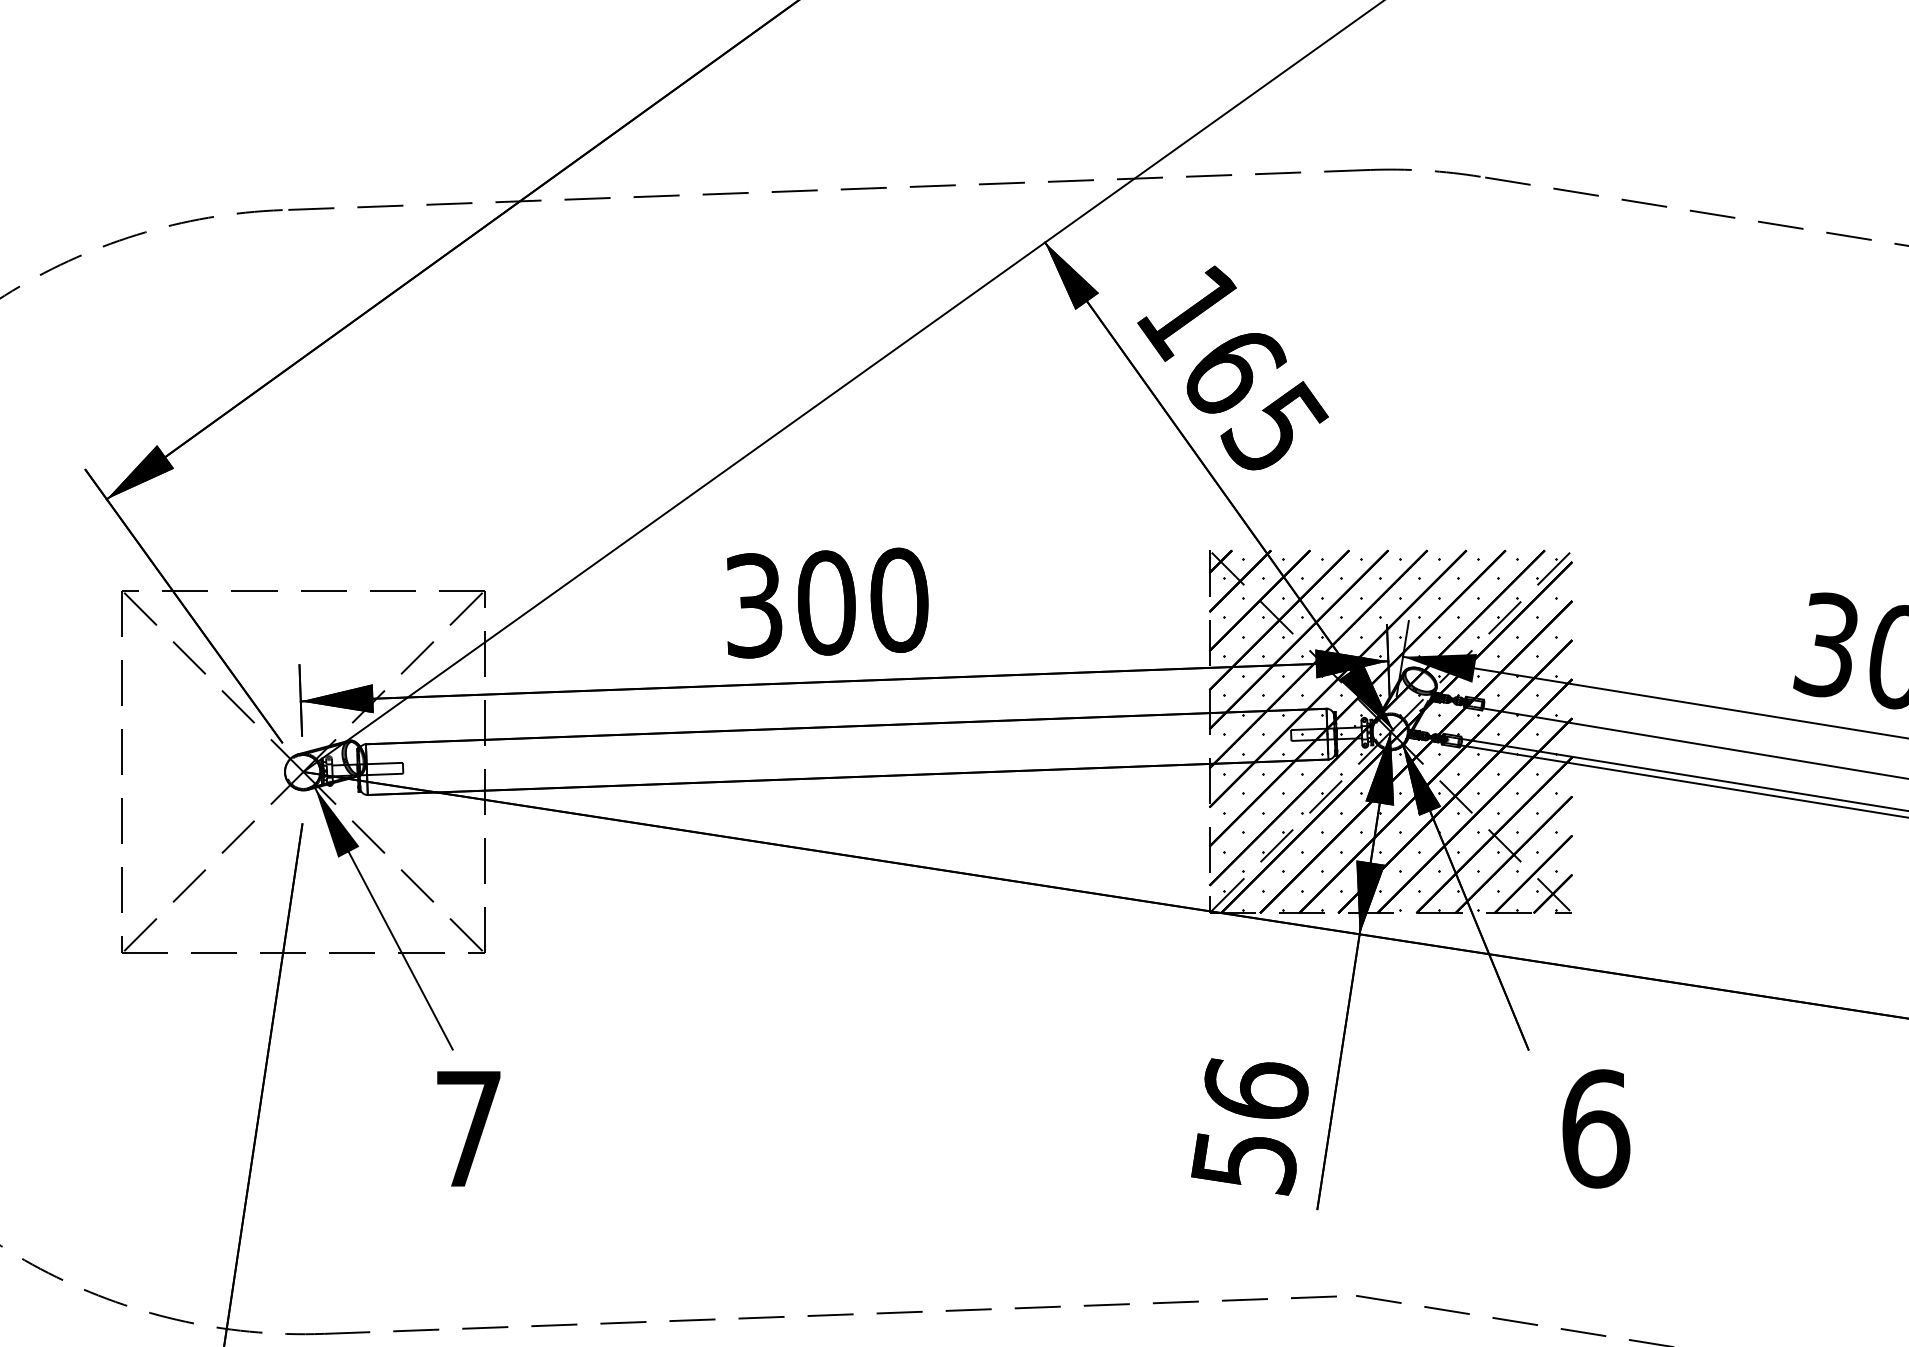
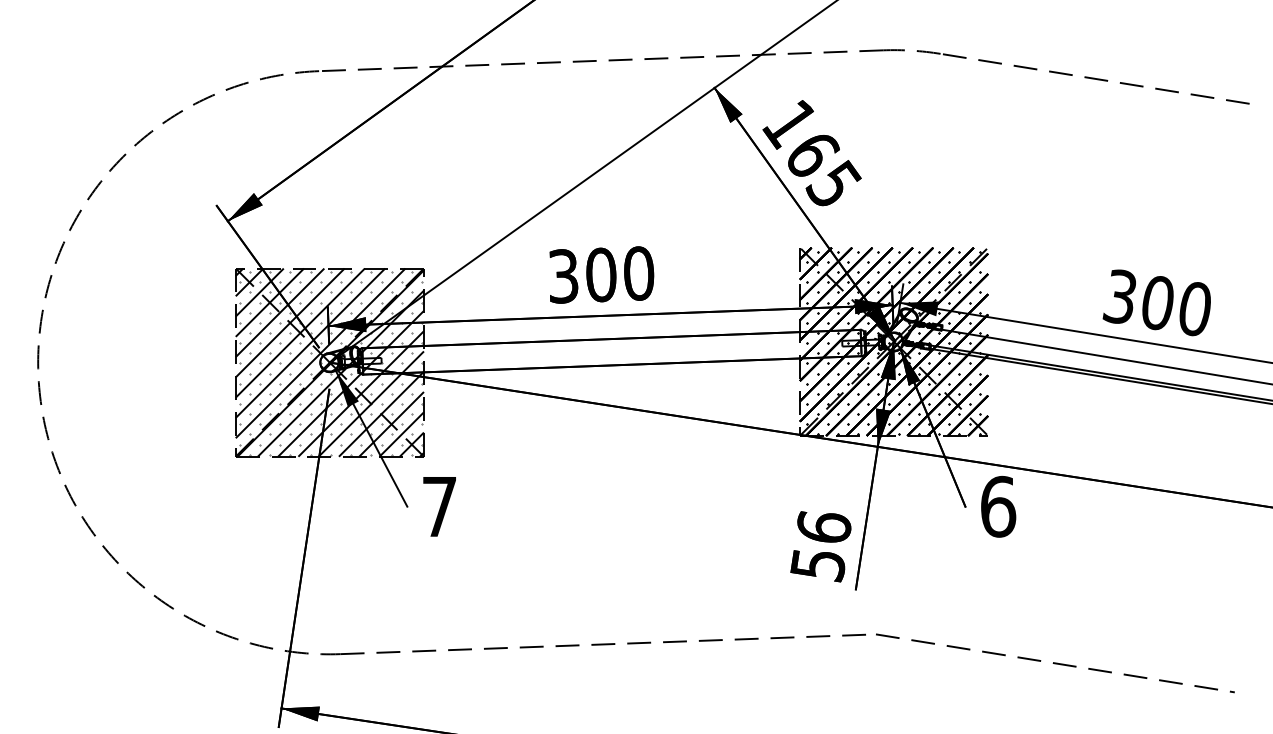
hatch: (302, 771) -> (329, 362), added
text: (468, 1128) -> (439, 506), moved
text: (1596, 1128) -> (998, 506), moved

